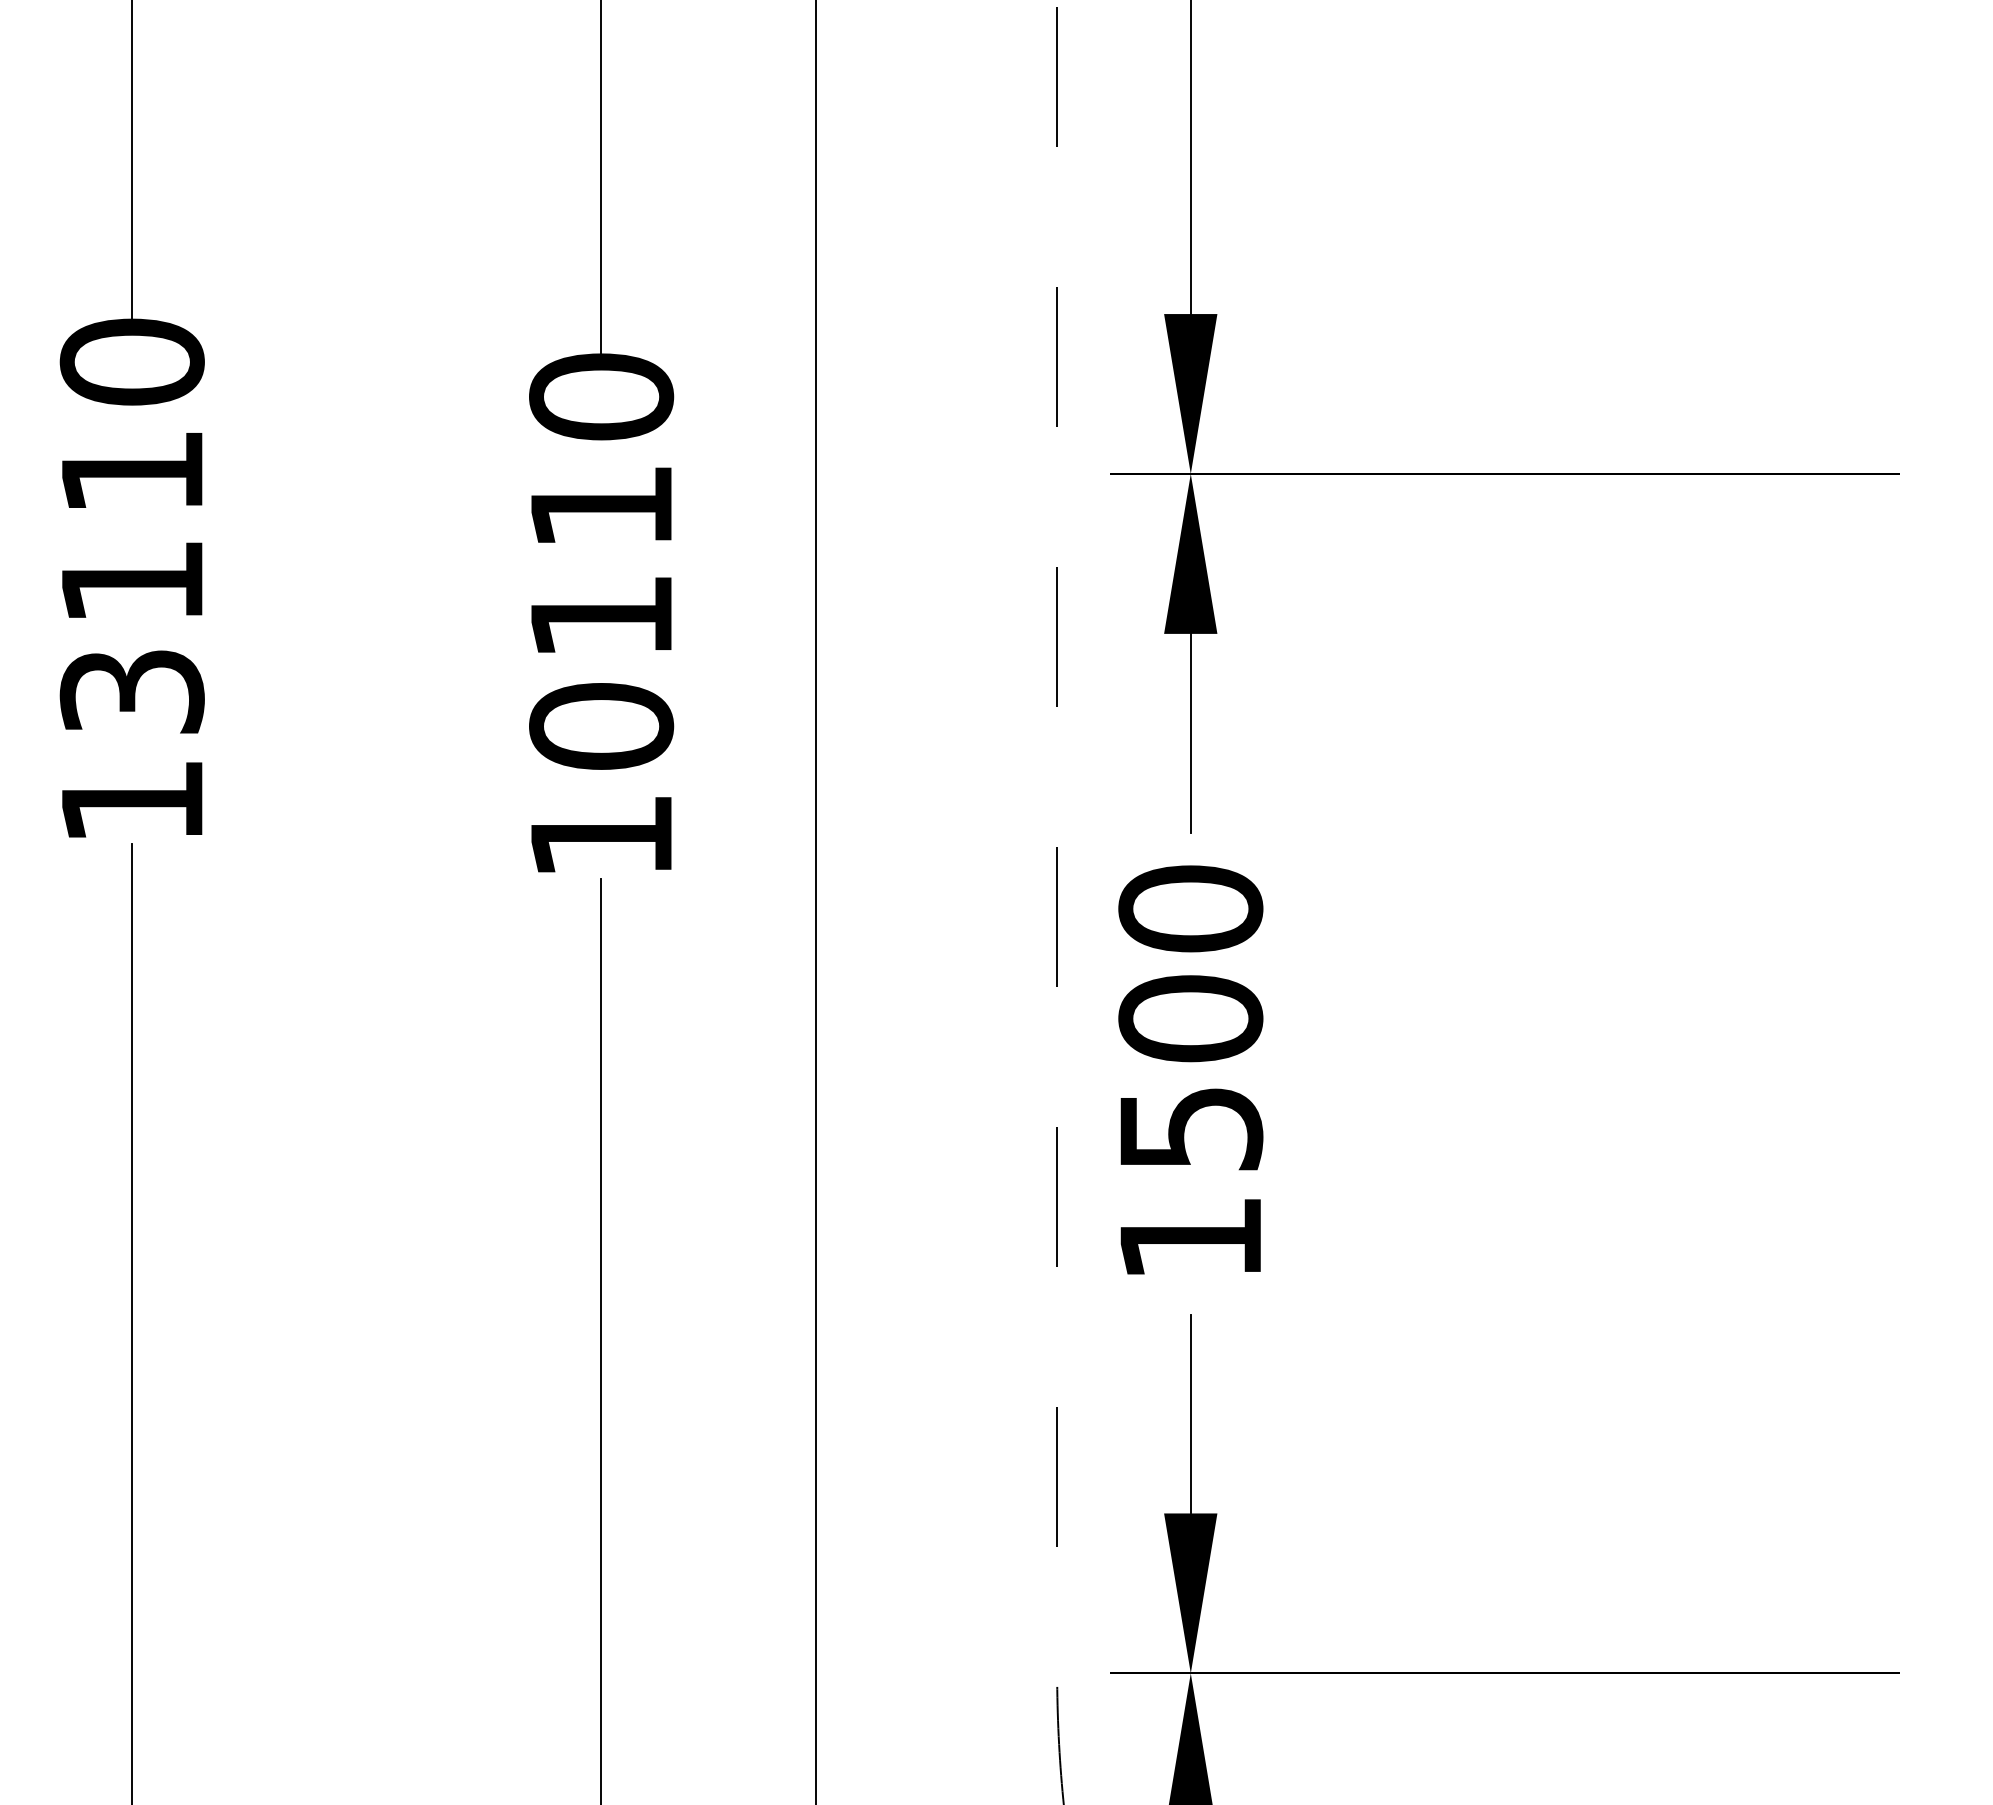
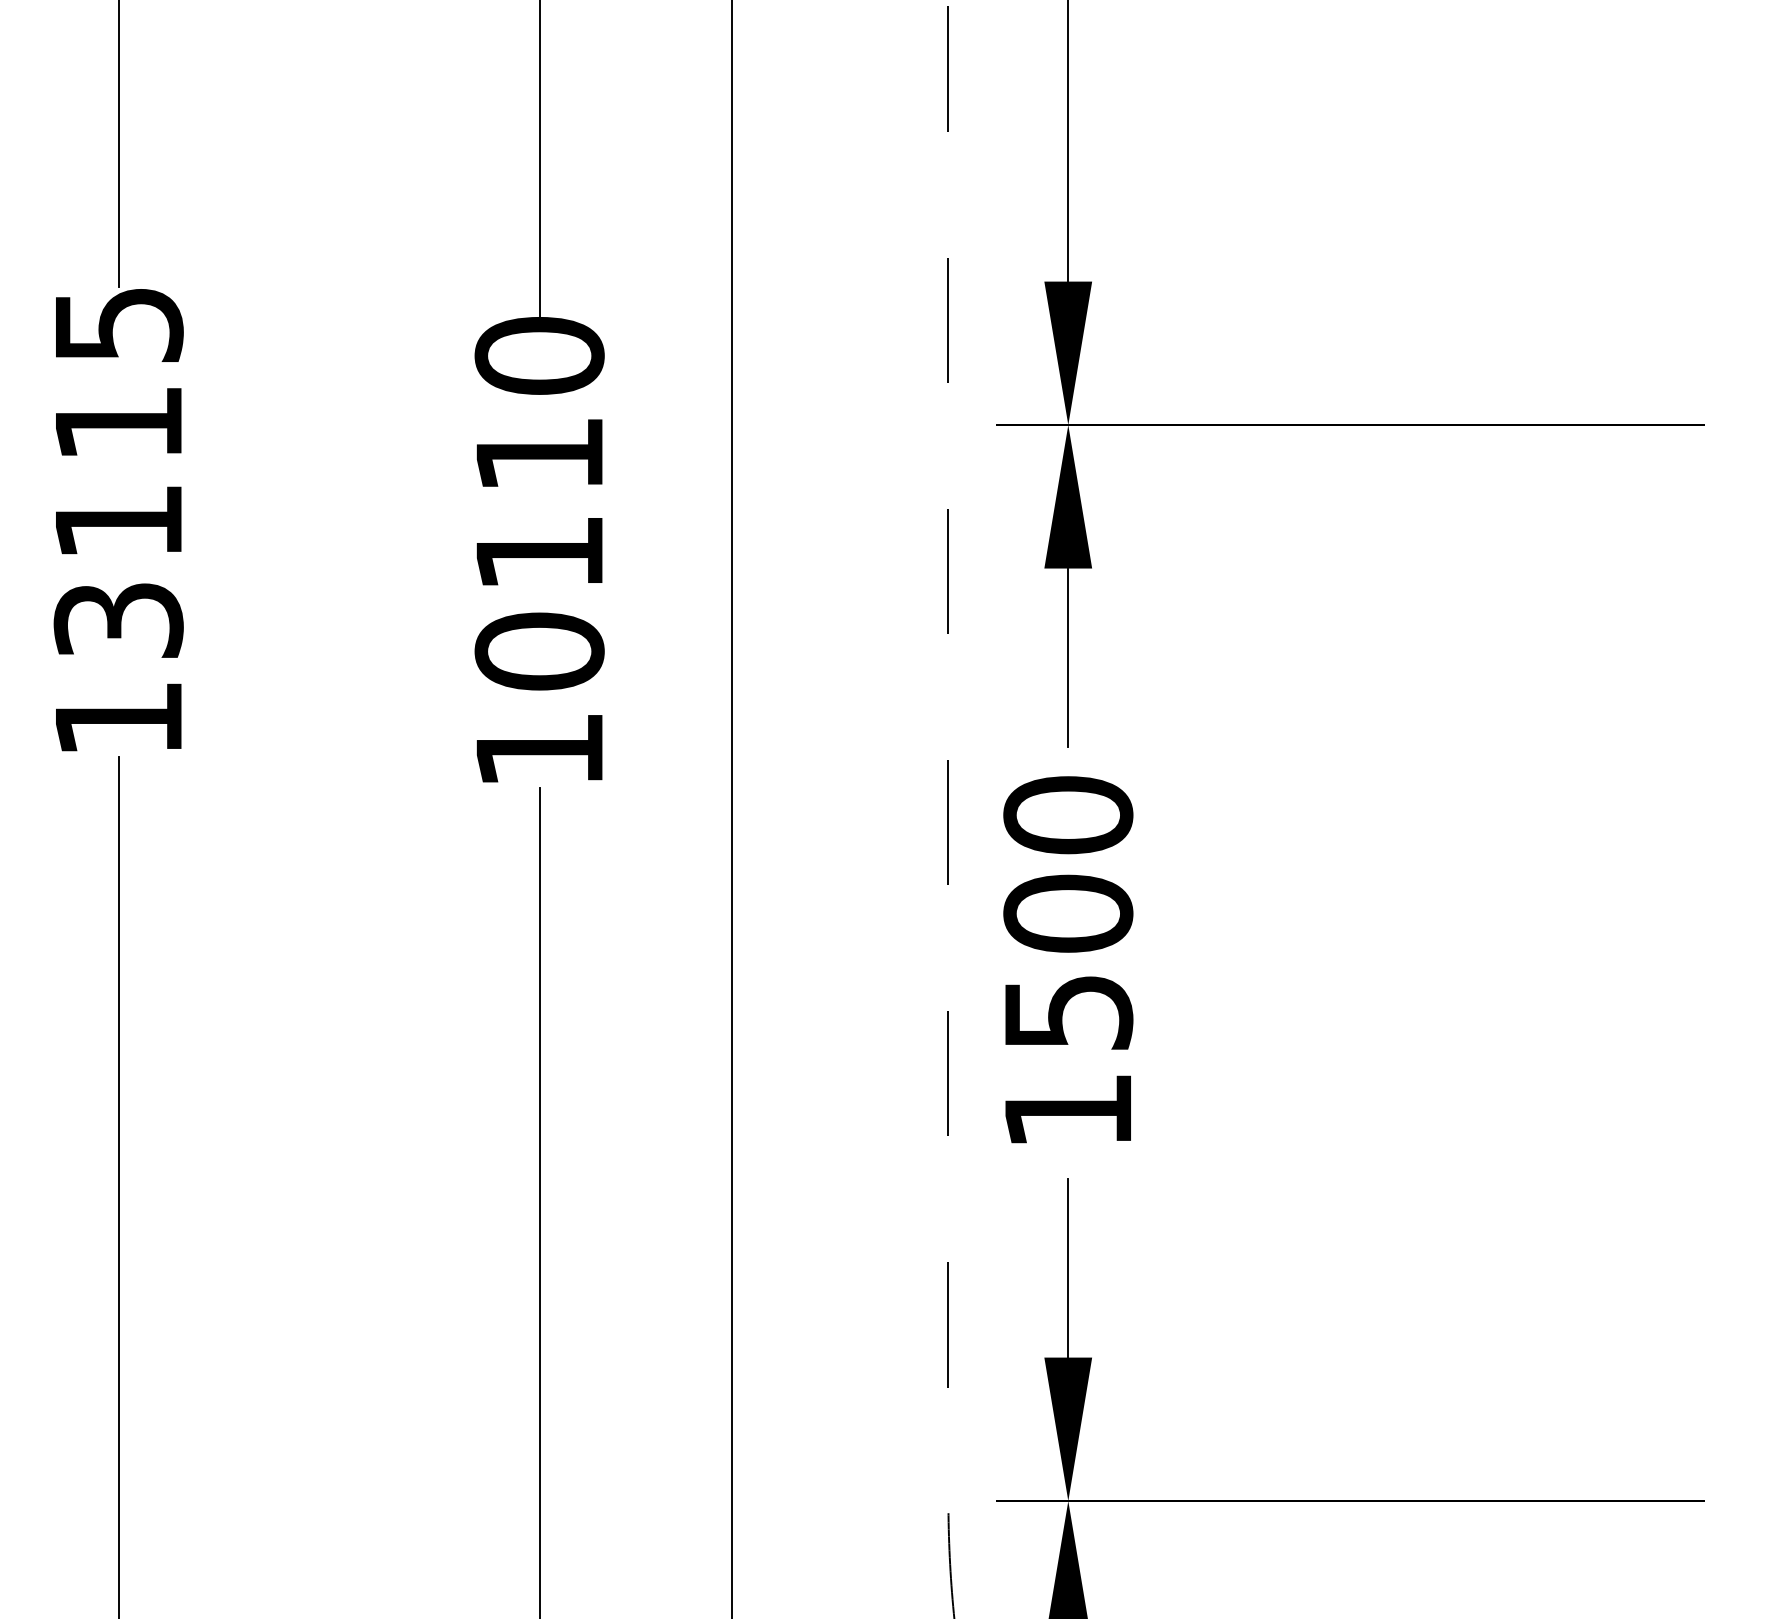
text: (131, 361) -> (118, 324), 13110 -> 13115

